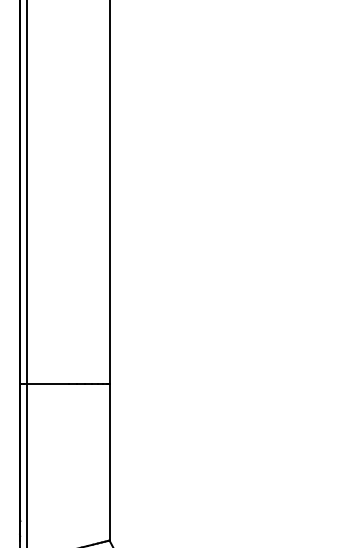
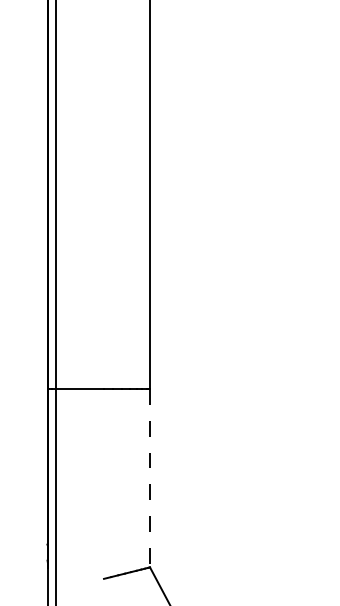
line: (109, 463) -> (149, 479), solid -> dashed

